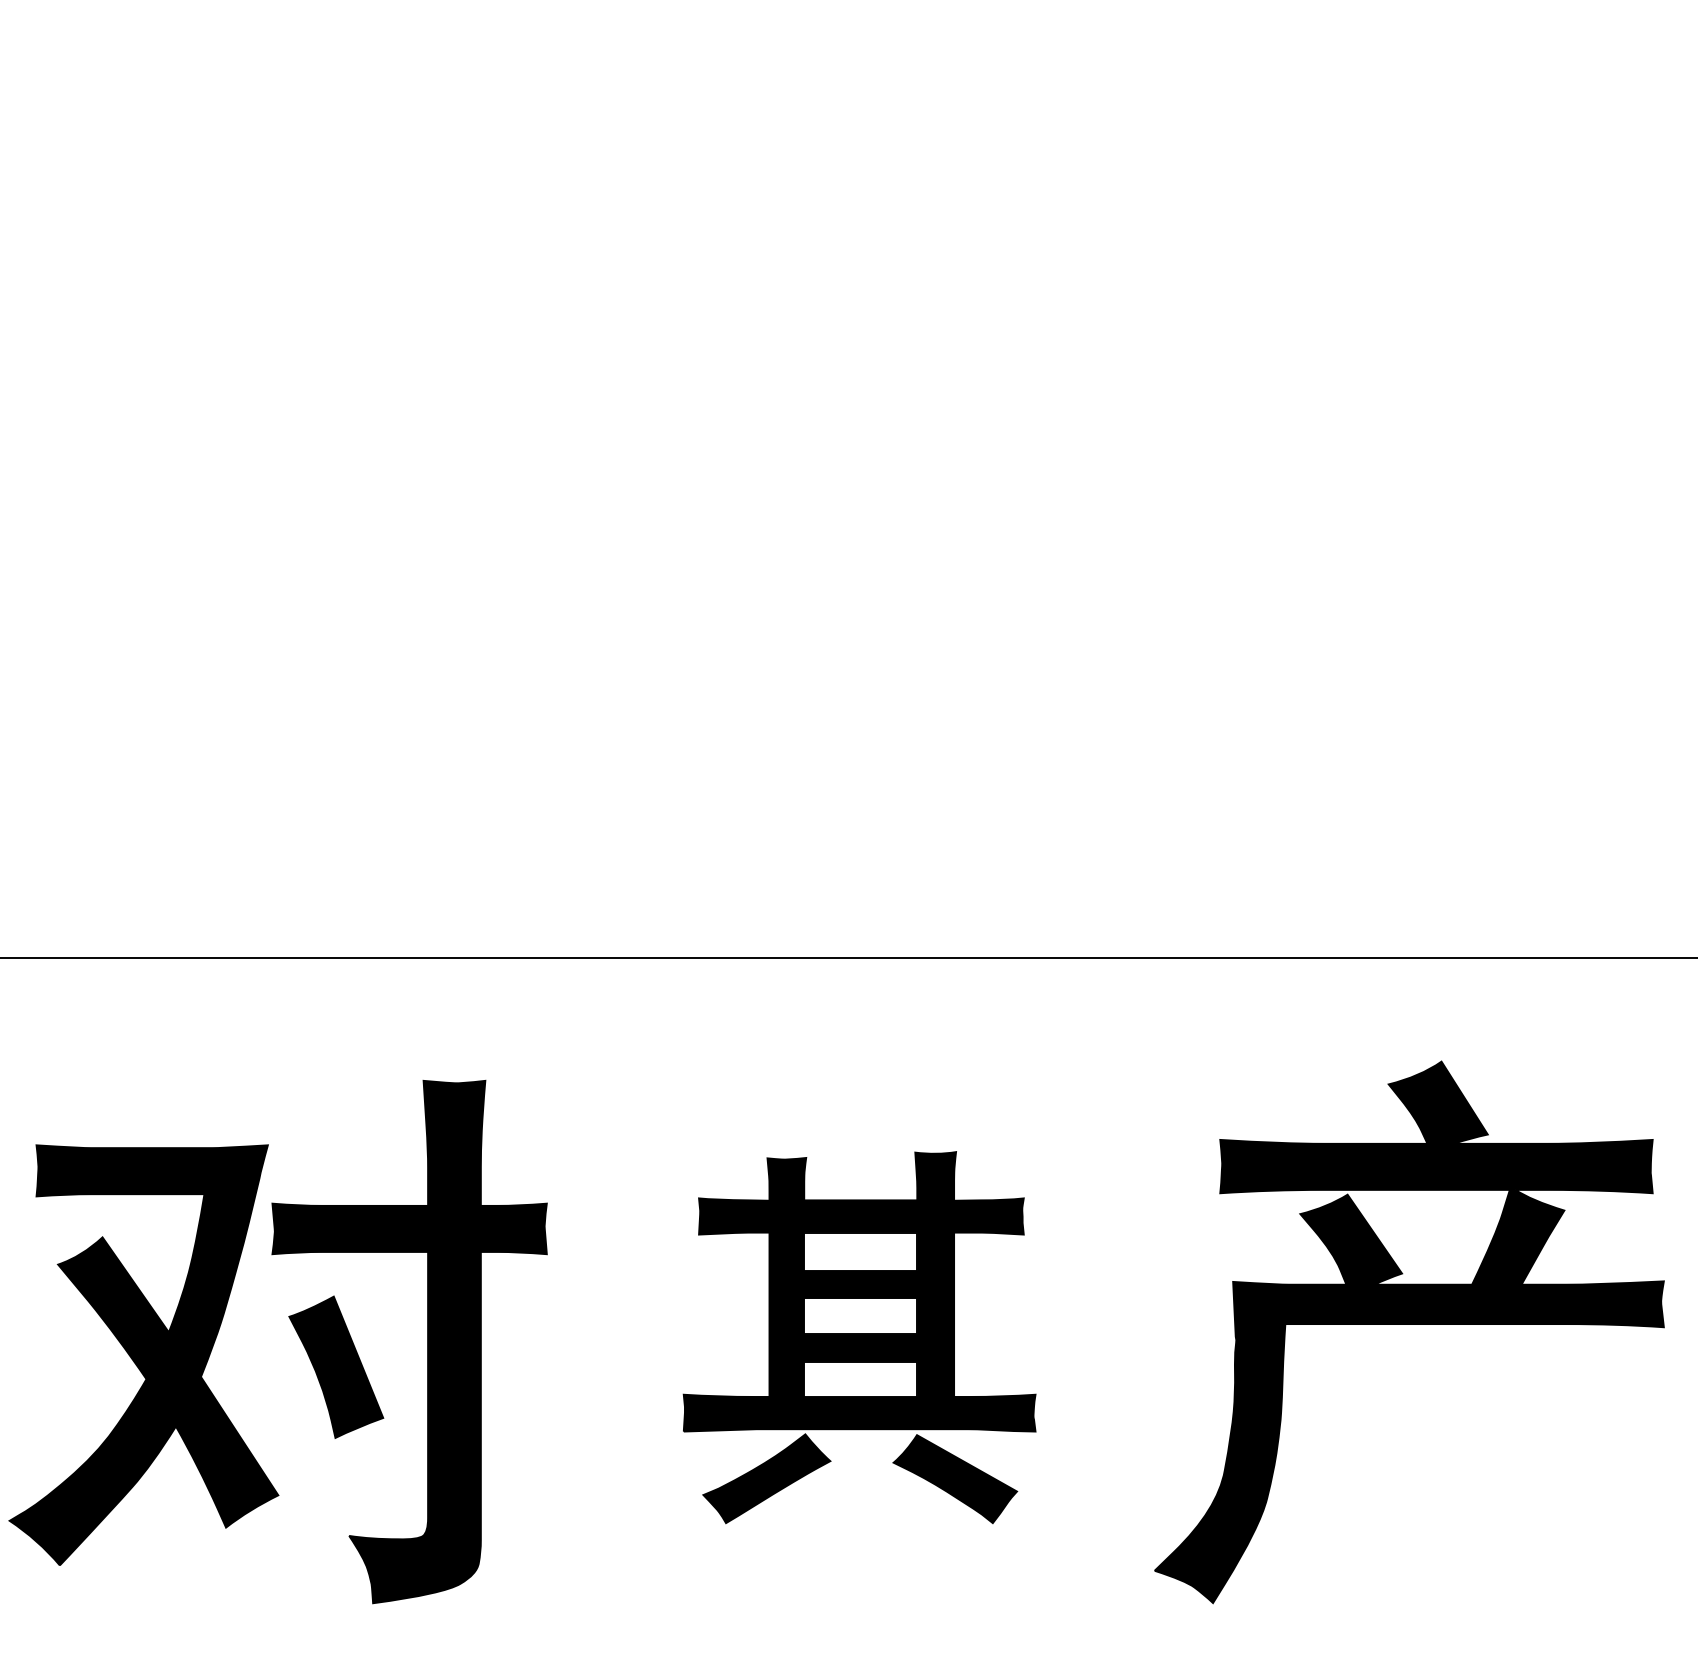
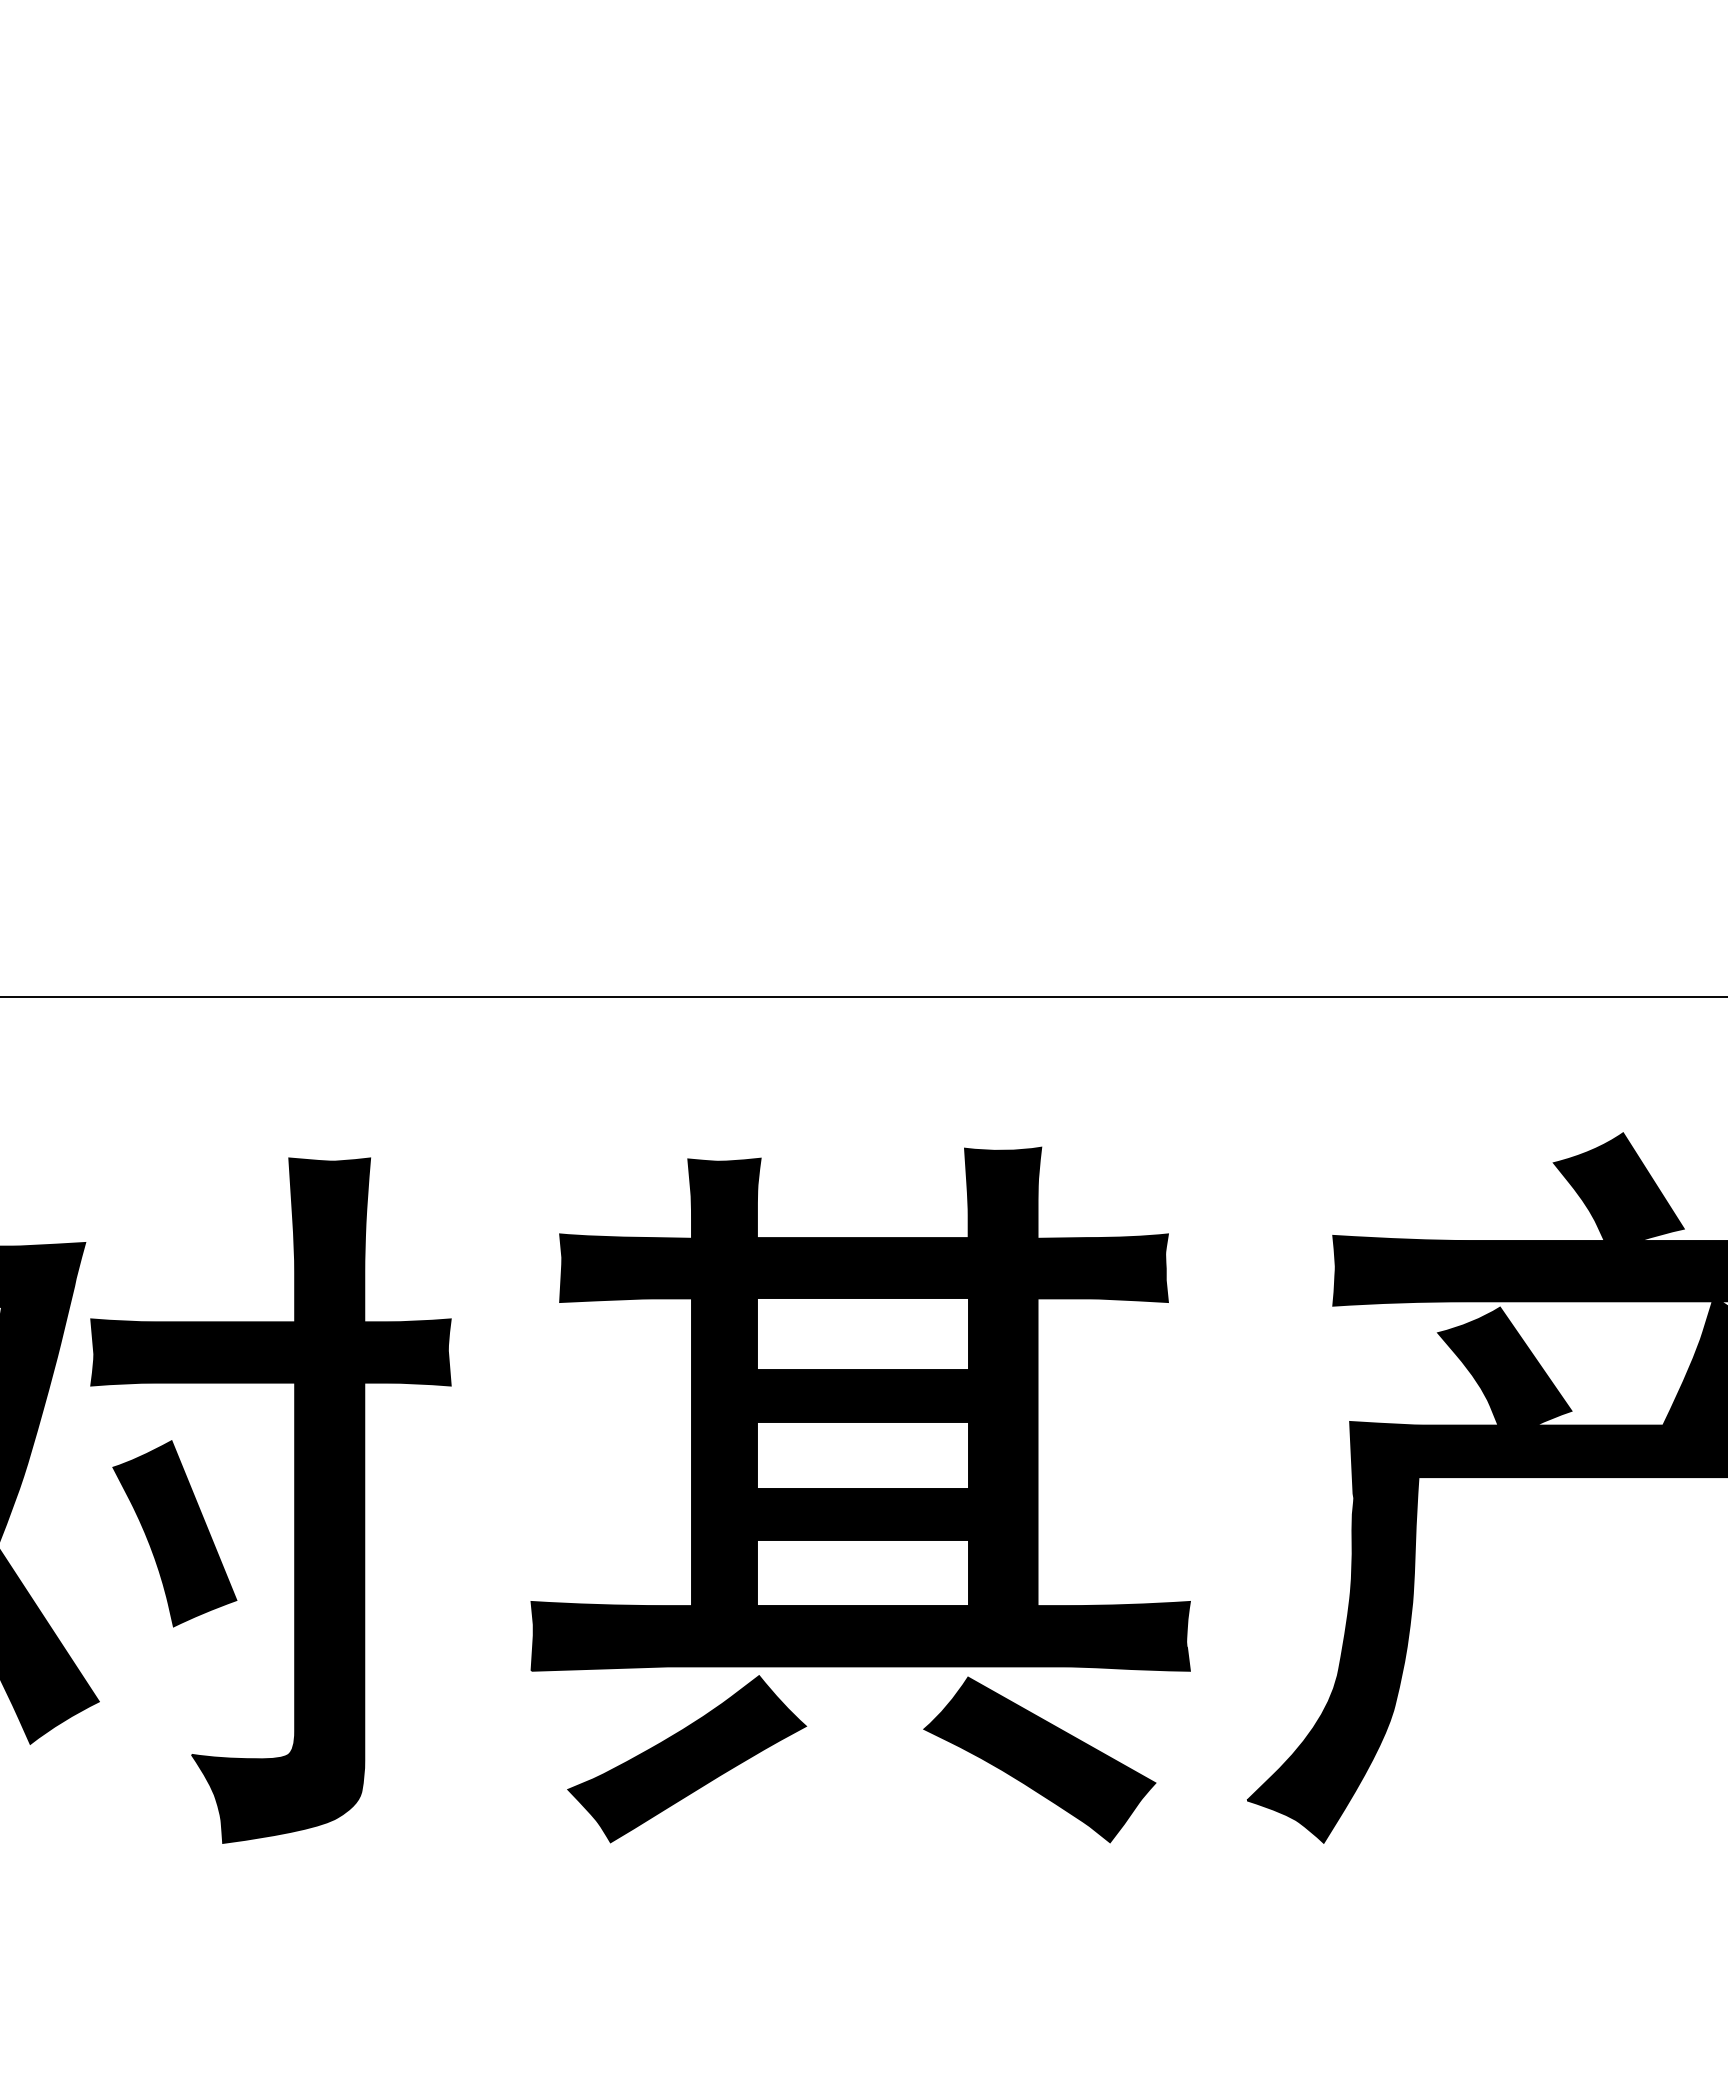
part: (859, 1337) -> (860, 1494), size x1.43

